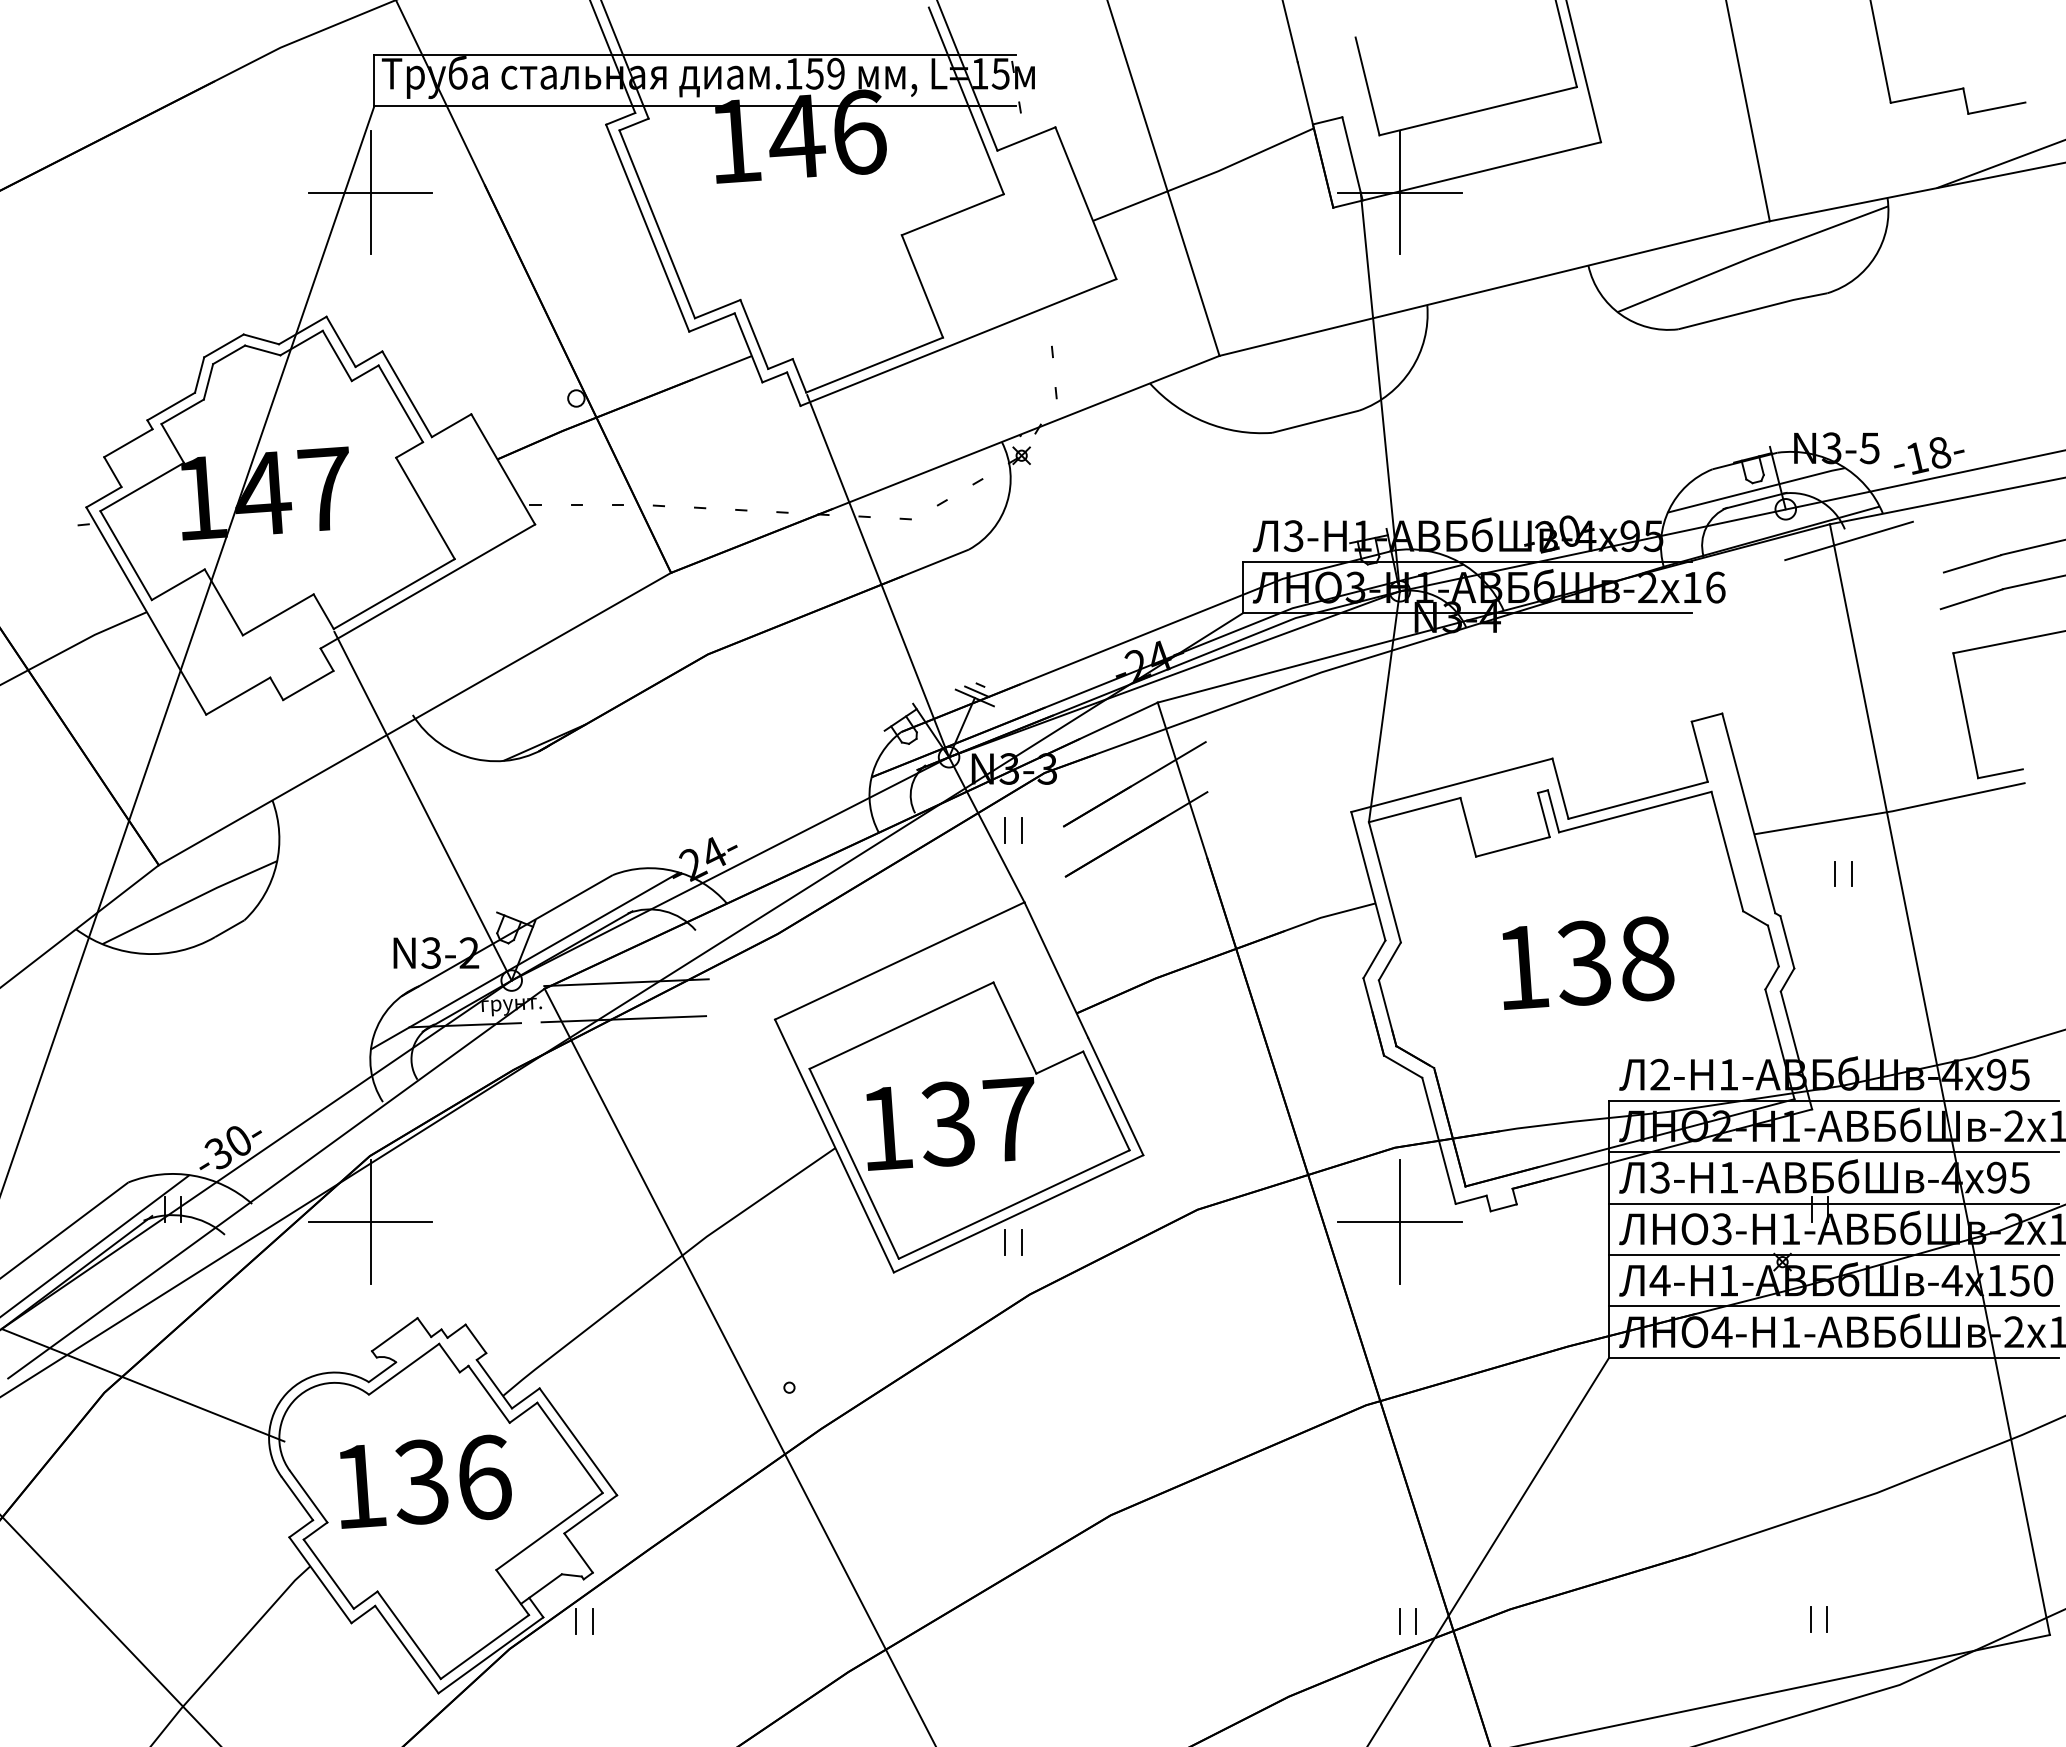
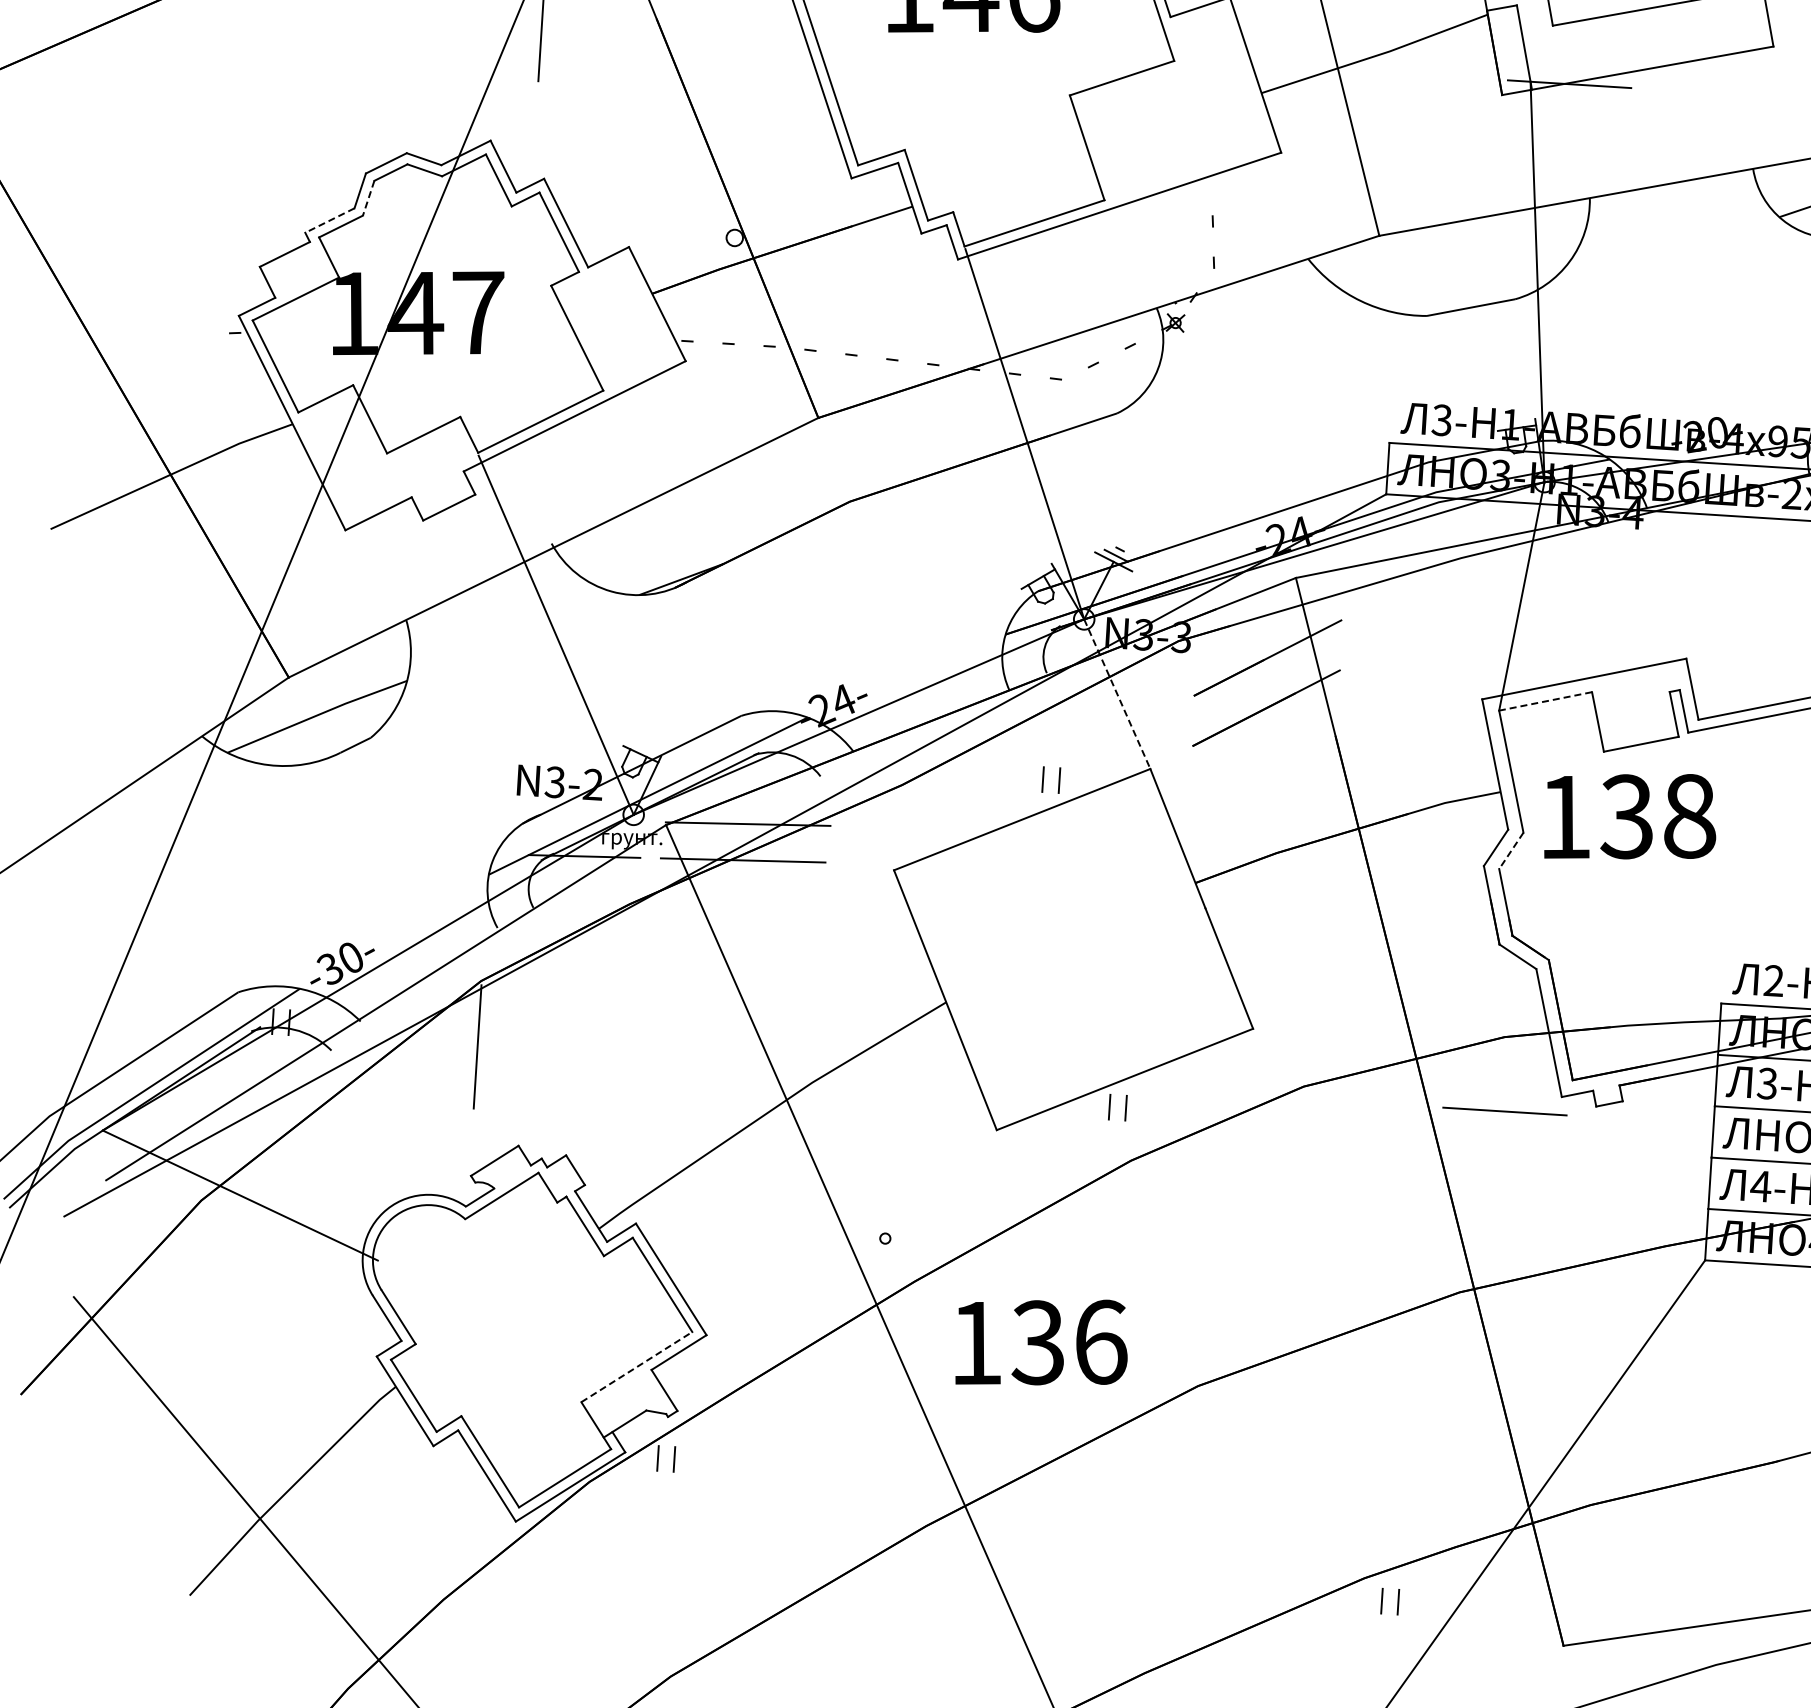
line: (370, 192) -> (542, 19), removed
line: (1399, 192) -> (1569, 84), removed
line: (208, 382) -> (368, 198), solid -> dashed
line: (170, 406) -> (329, 220), solid -> dashed
line: (1414, 810) -> (1545, 701), solid -> dashed
line: (986, 829) -> (1117, 693), solid -> dashed
part: (1005, 830) -> (1043, 779), moved
line: (1389, 961) -> (1510, 850), solid -> dashed
text: (1588, 962) -> (1631, 816), moved
part: (969, 1120) -> (1081, 983), removed
line: (1399, 1221) -> (1504, 1111), removed
line: (370, 1222) -> (477, 1047), removed
text: (425, 1481) -> (1042, 1342), moved
line: (549, 1531) -> (636, 1367), solid -> dashed
part: (1400, 1621) -> (1382, 1601), moved

